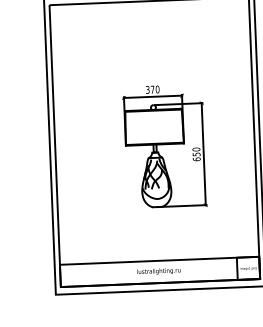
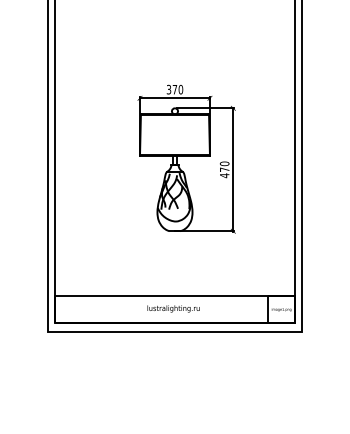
text: (196, 156) -> (224, 172), 650 -> 470

